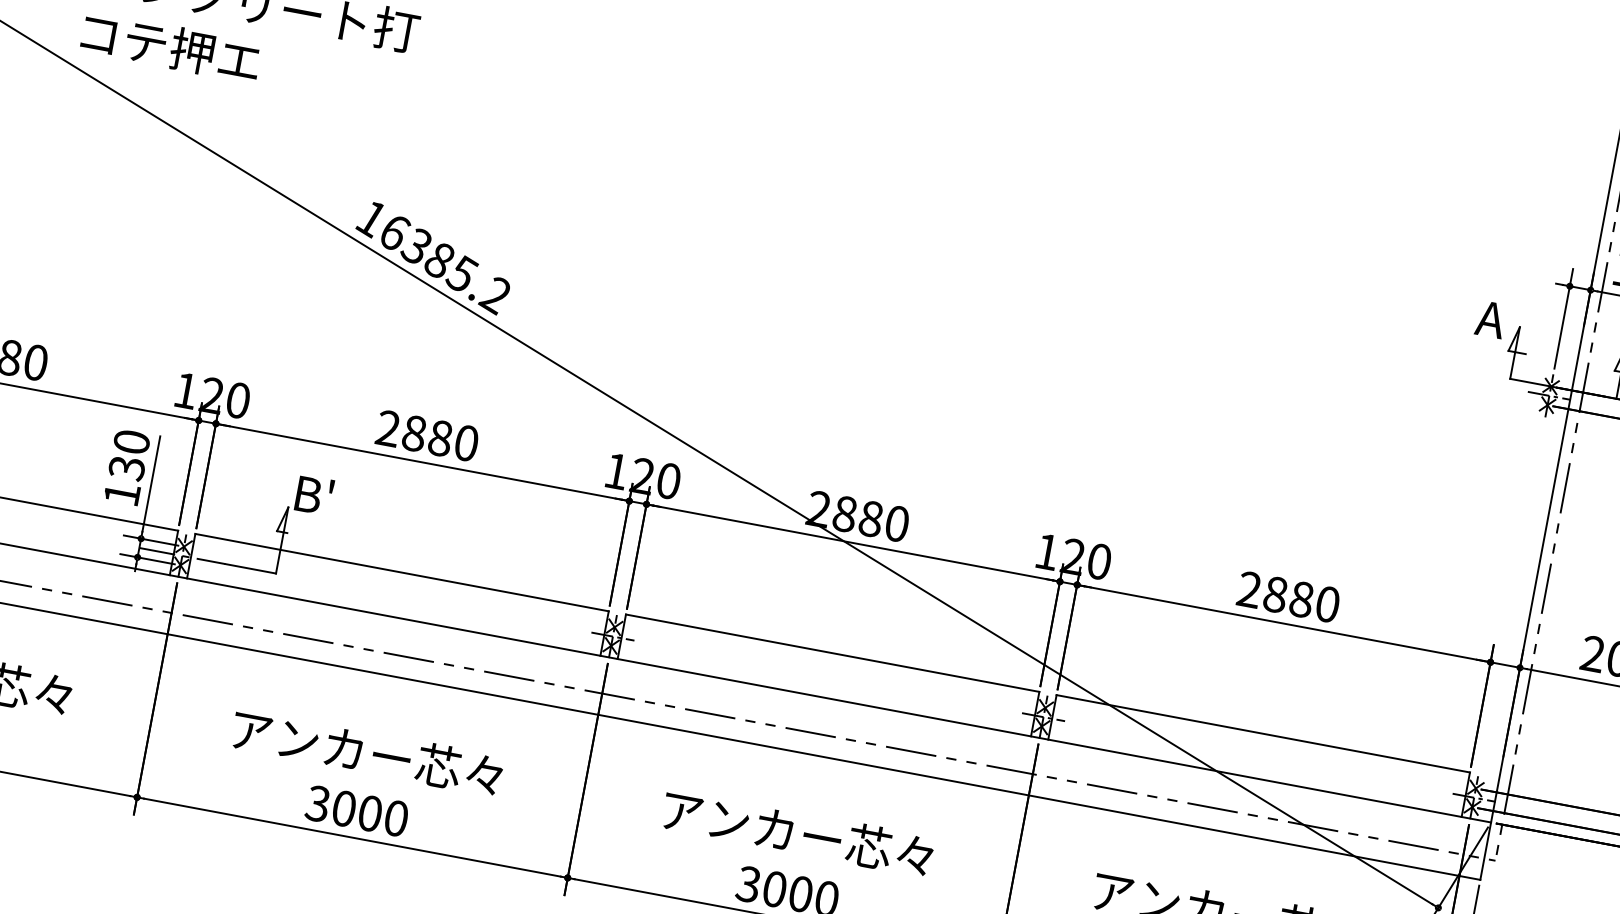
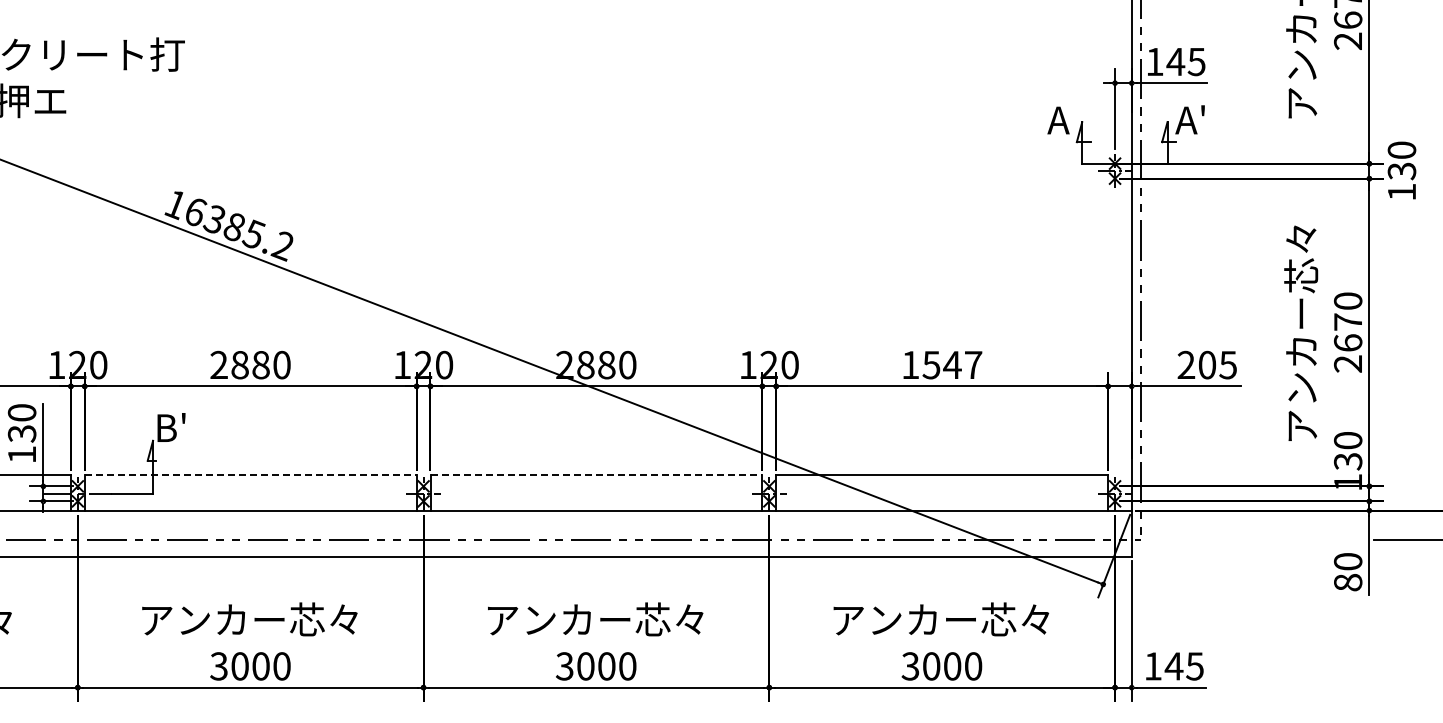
line: (401, 572) -> (250, 474), solid -> dashed
text: (1289, 596) -> (942, 364), 2880 -> 1547
line: (832, 652) -> (596, 474), solid -> dashed

